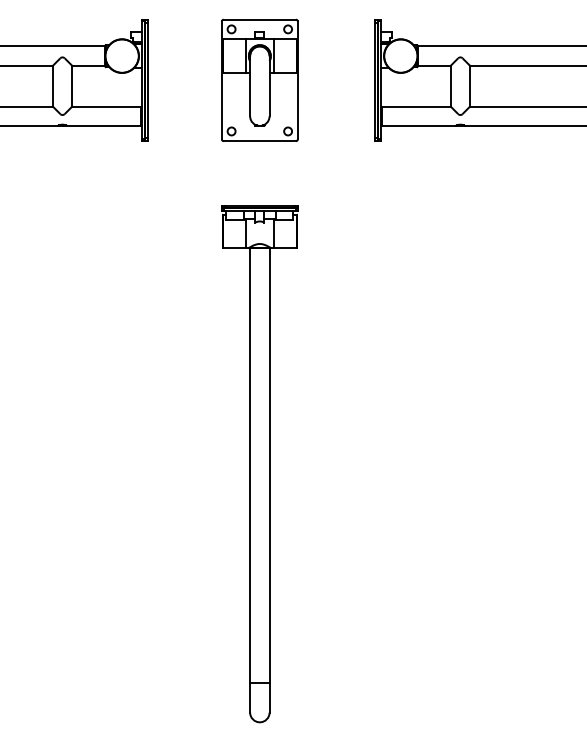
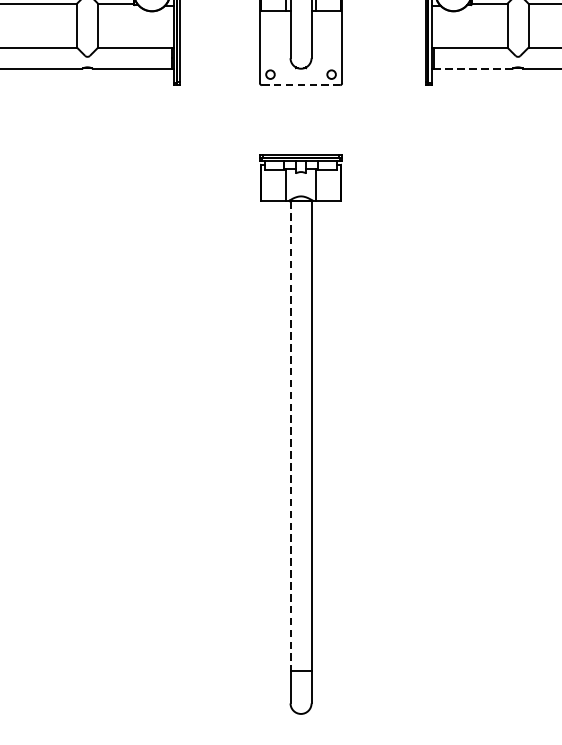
line: (418, 126) -> (472, 69), solid -> dashed
line: (260, 141) -> (301, 85), solid -> dashed
line: (250, 465) -> (290, 436), solid -> dashed

